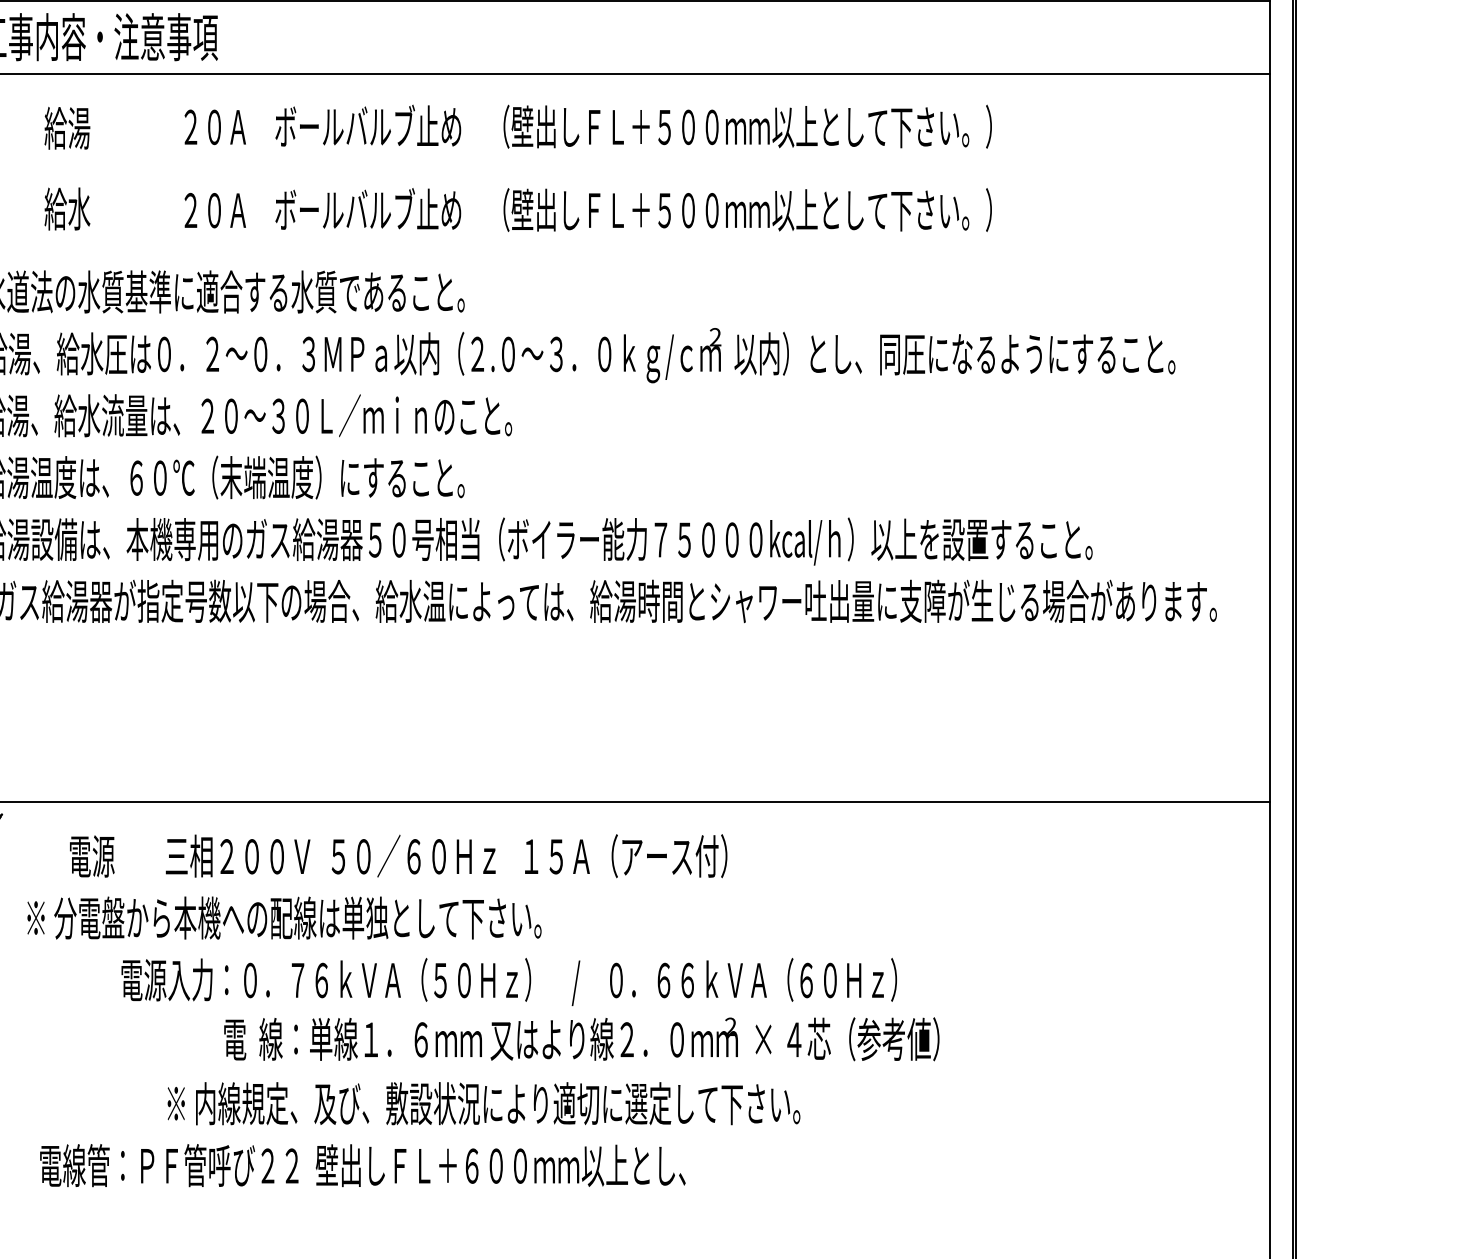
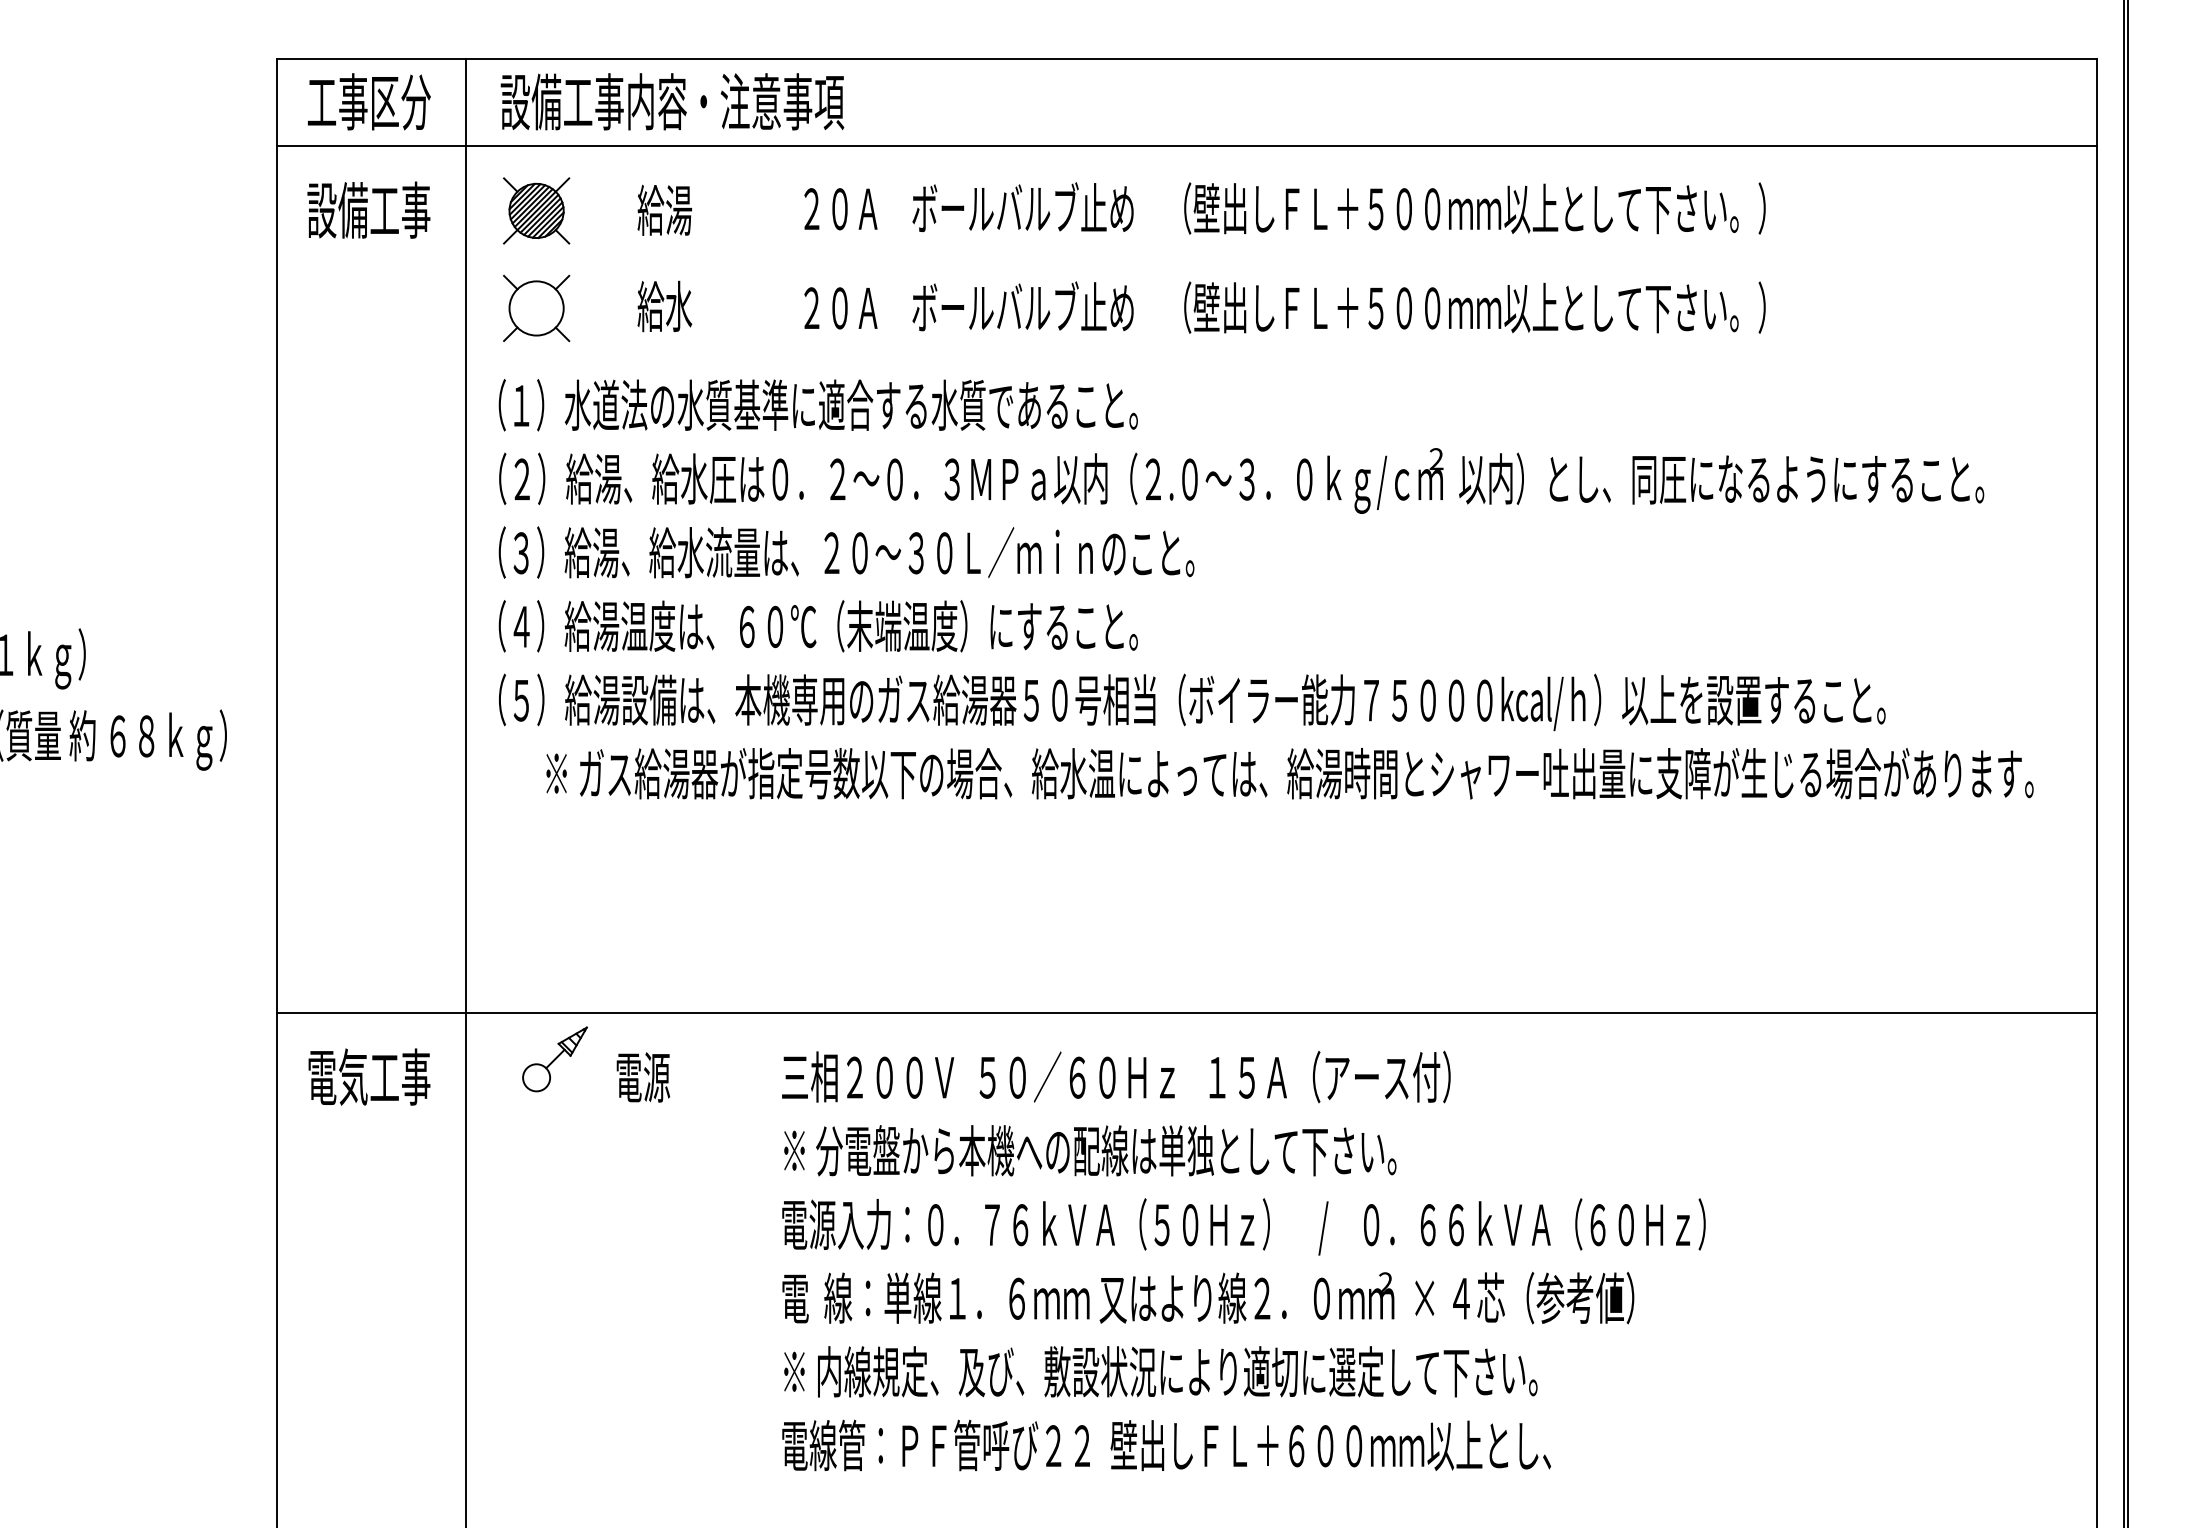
text: (91, 856) -> (642, 1077), moved
text: (284, 917) -> (1090, 1150), moved
text: (508, 981) -> (1243, 1226), moved
text: (581, 1038) -> (1208, 1297), moved
text: (362, 1165) -> (1166, 1445), moved

